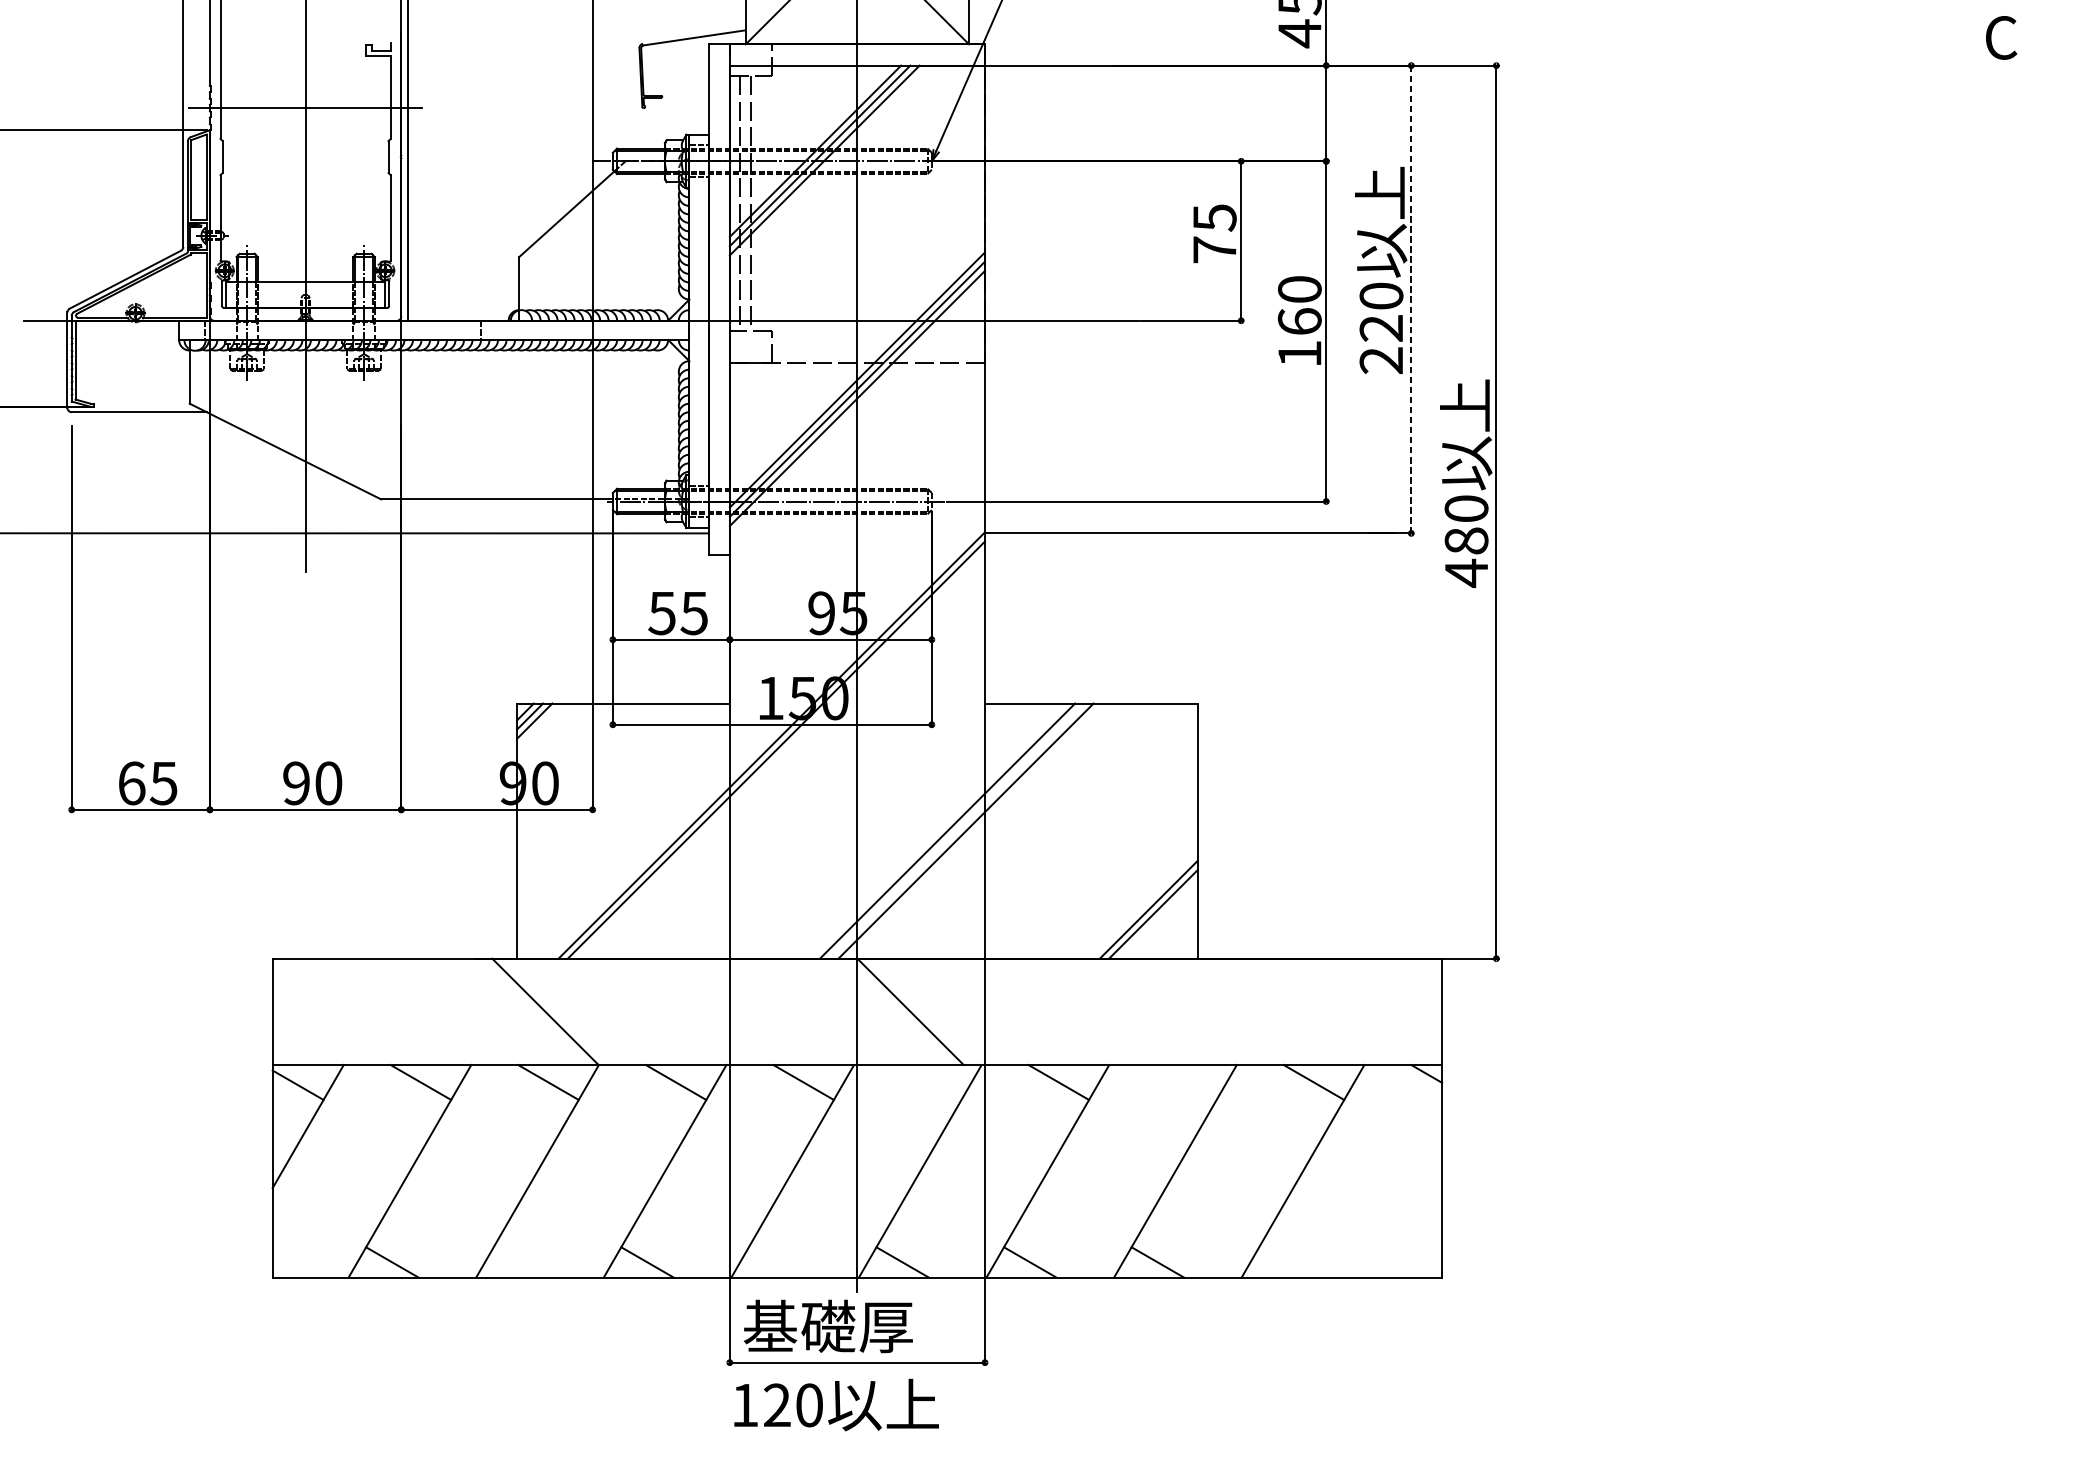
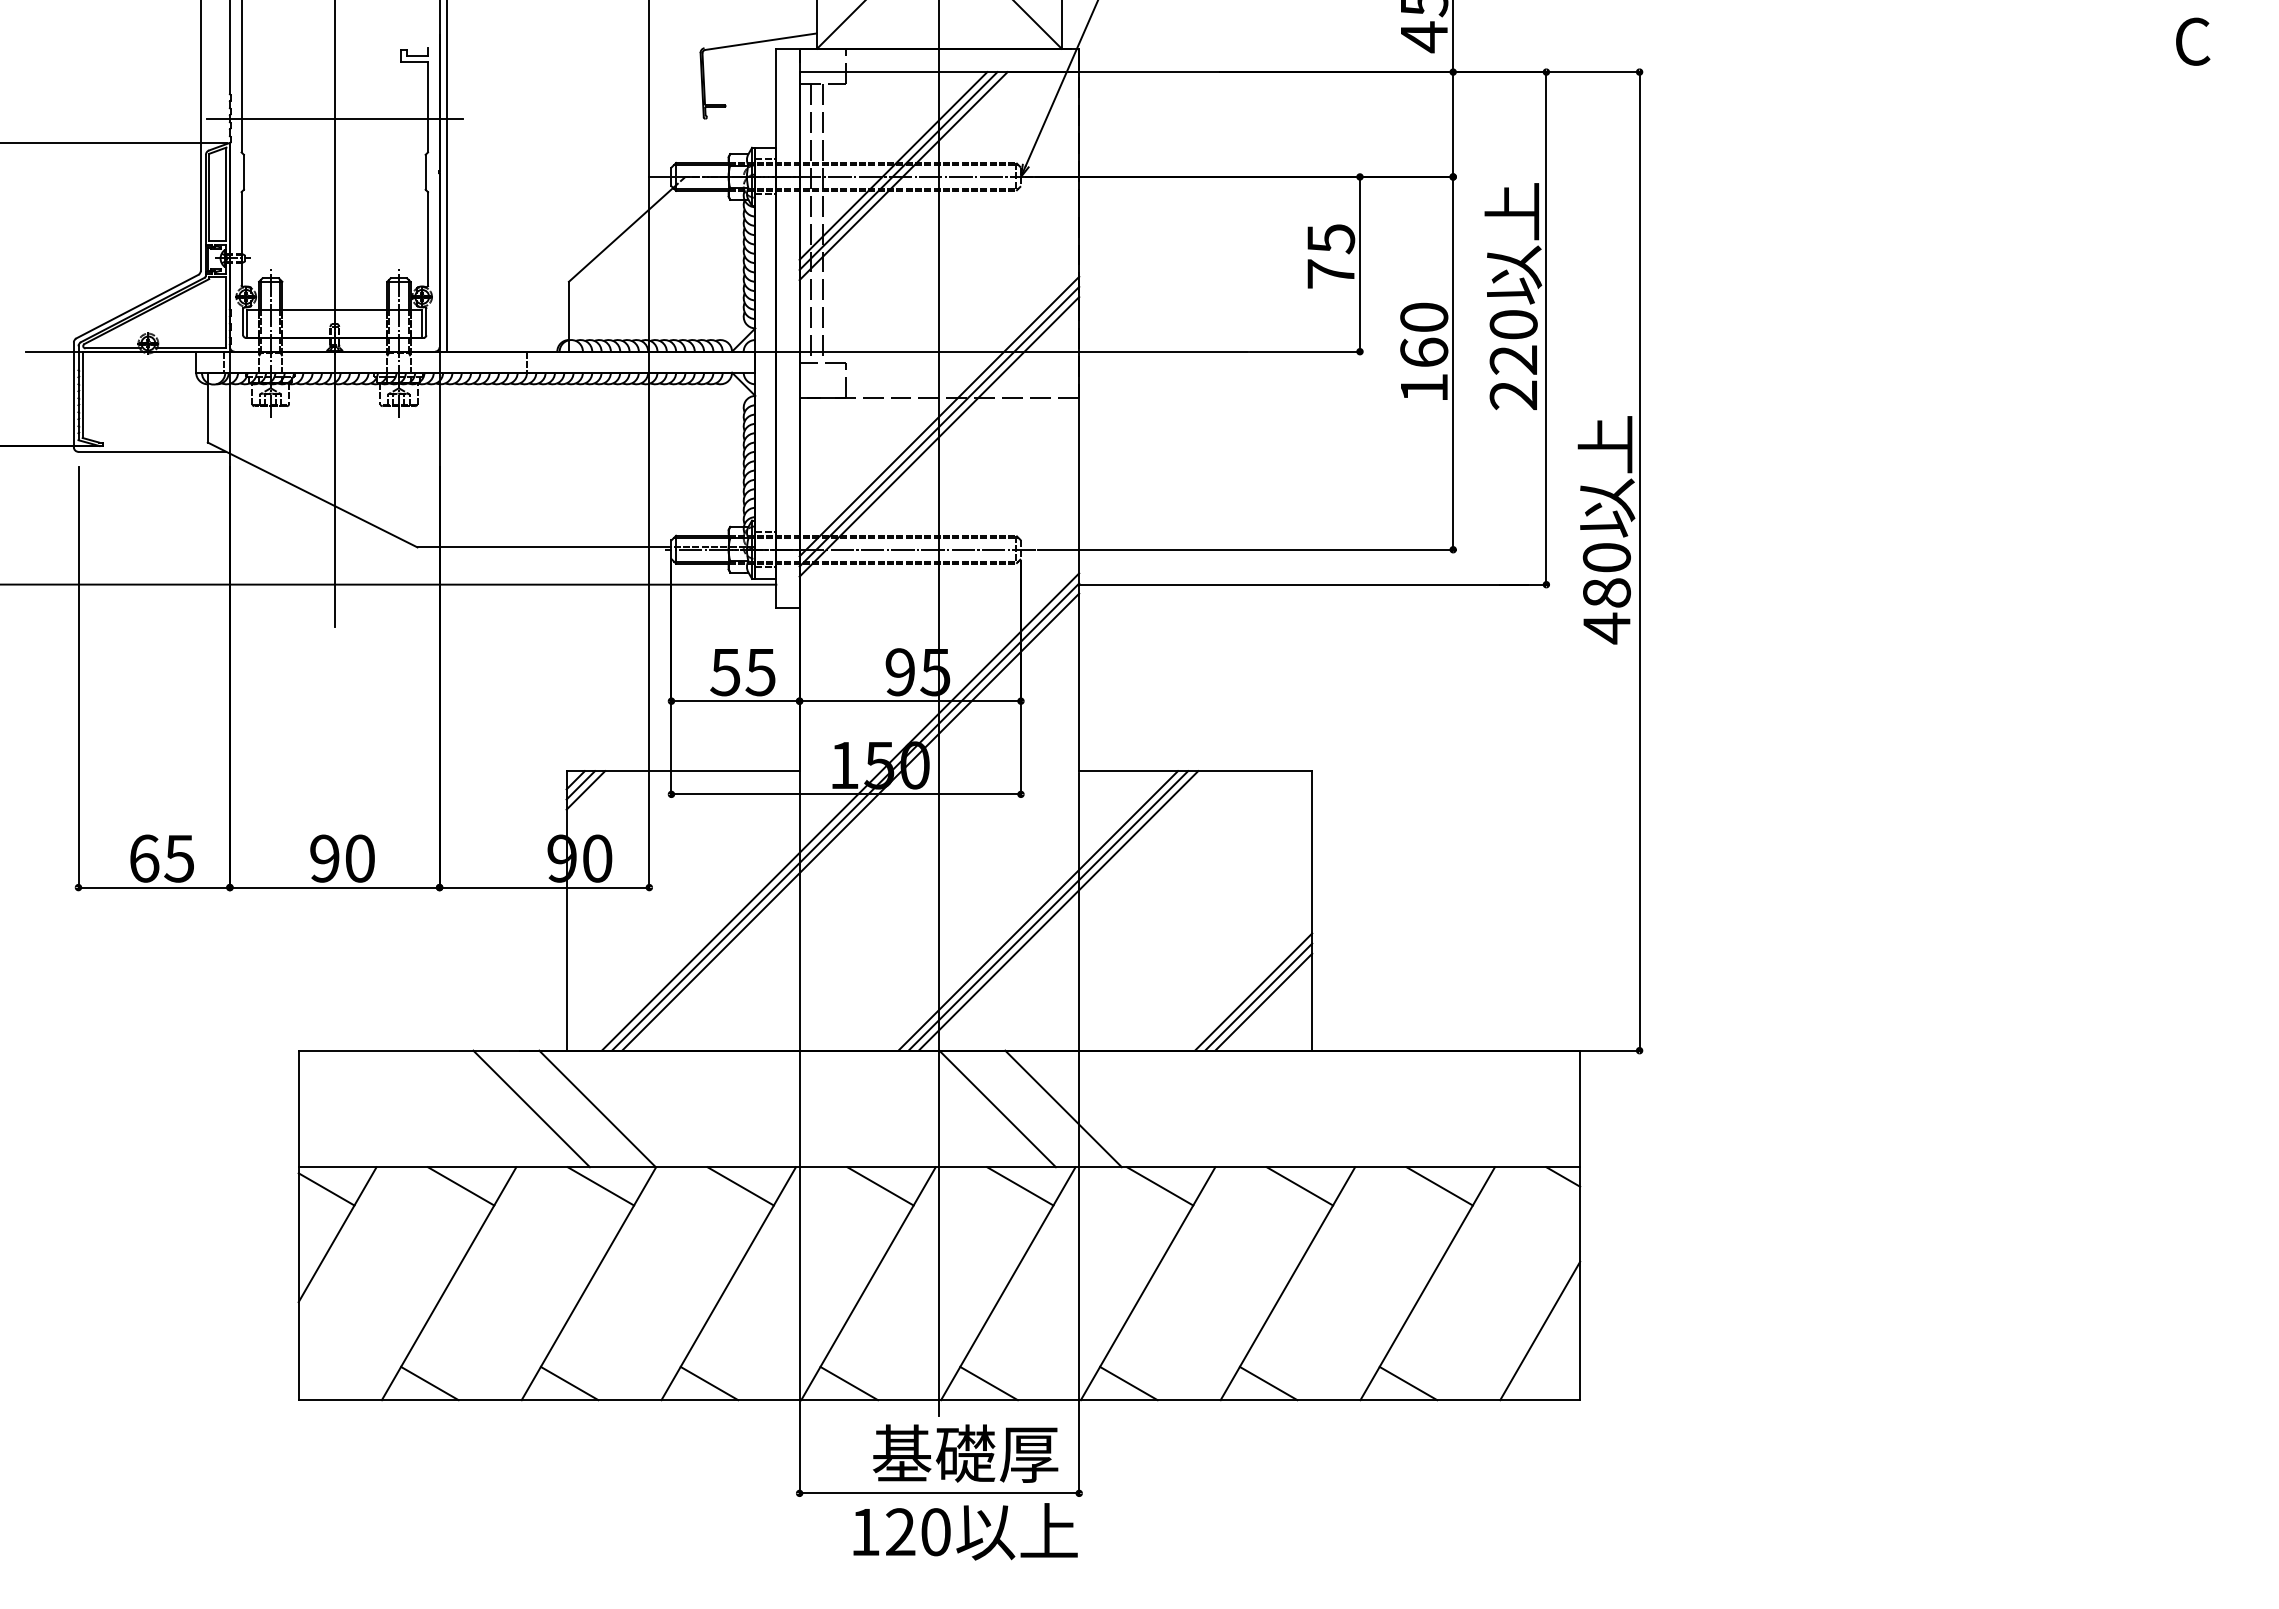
line: (1411, 299) -> (1546, 328), dashed -> solid
line: (767, 740) -> (840, 811), added
line: (956, 830) -> (1048, 910), added
line: (1144, 904) -> (1253, 991), added
line: (485, 1011) -> (531, 1108), added
line: (970, 1011) -> (1063, 1108), added
line: (931, 1082) -> (1020, 1186), added
line: (1186, 1082) -> (1299, 1186), added
line: (1405, 1214) -> (1540, 1330), added
line: (519, 1262) -> (569, 1383), added
line: (775, 1262) -> (849, 1383), added
line: (1285, 1262) -> (1408, 1383), added
text: (828, 1326) -> (965, 1453), moved
text: (836, 1404) -> (965, 1531), moved

